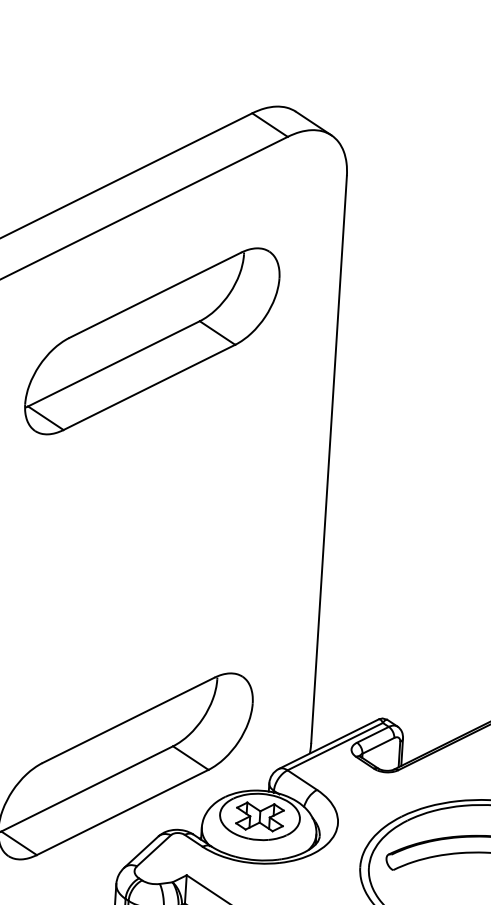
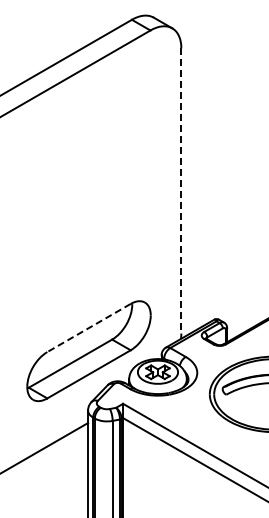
part: (151, 341) -> (88, 137), removed
line: (329, 458) -> (181, 190), solid -> dashed
line: (127, 721) -> (88, 328), solid -> dashed

